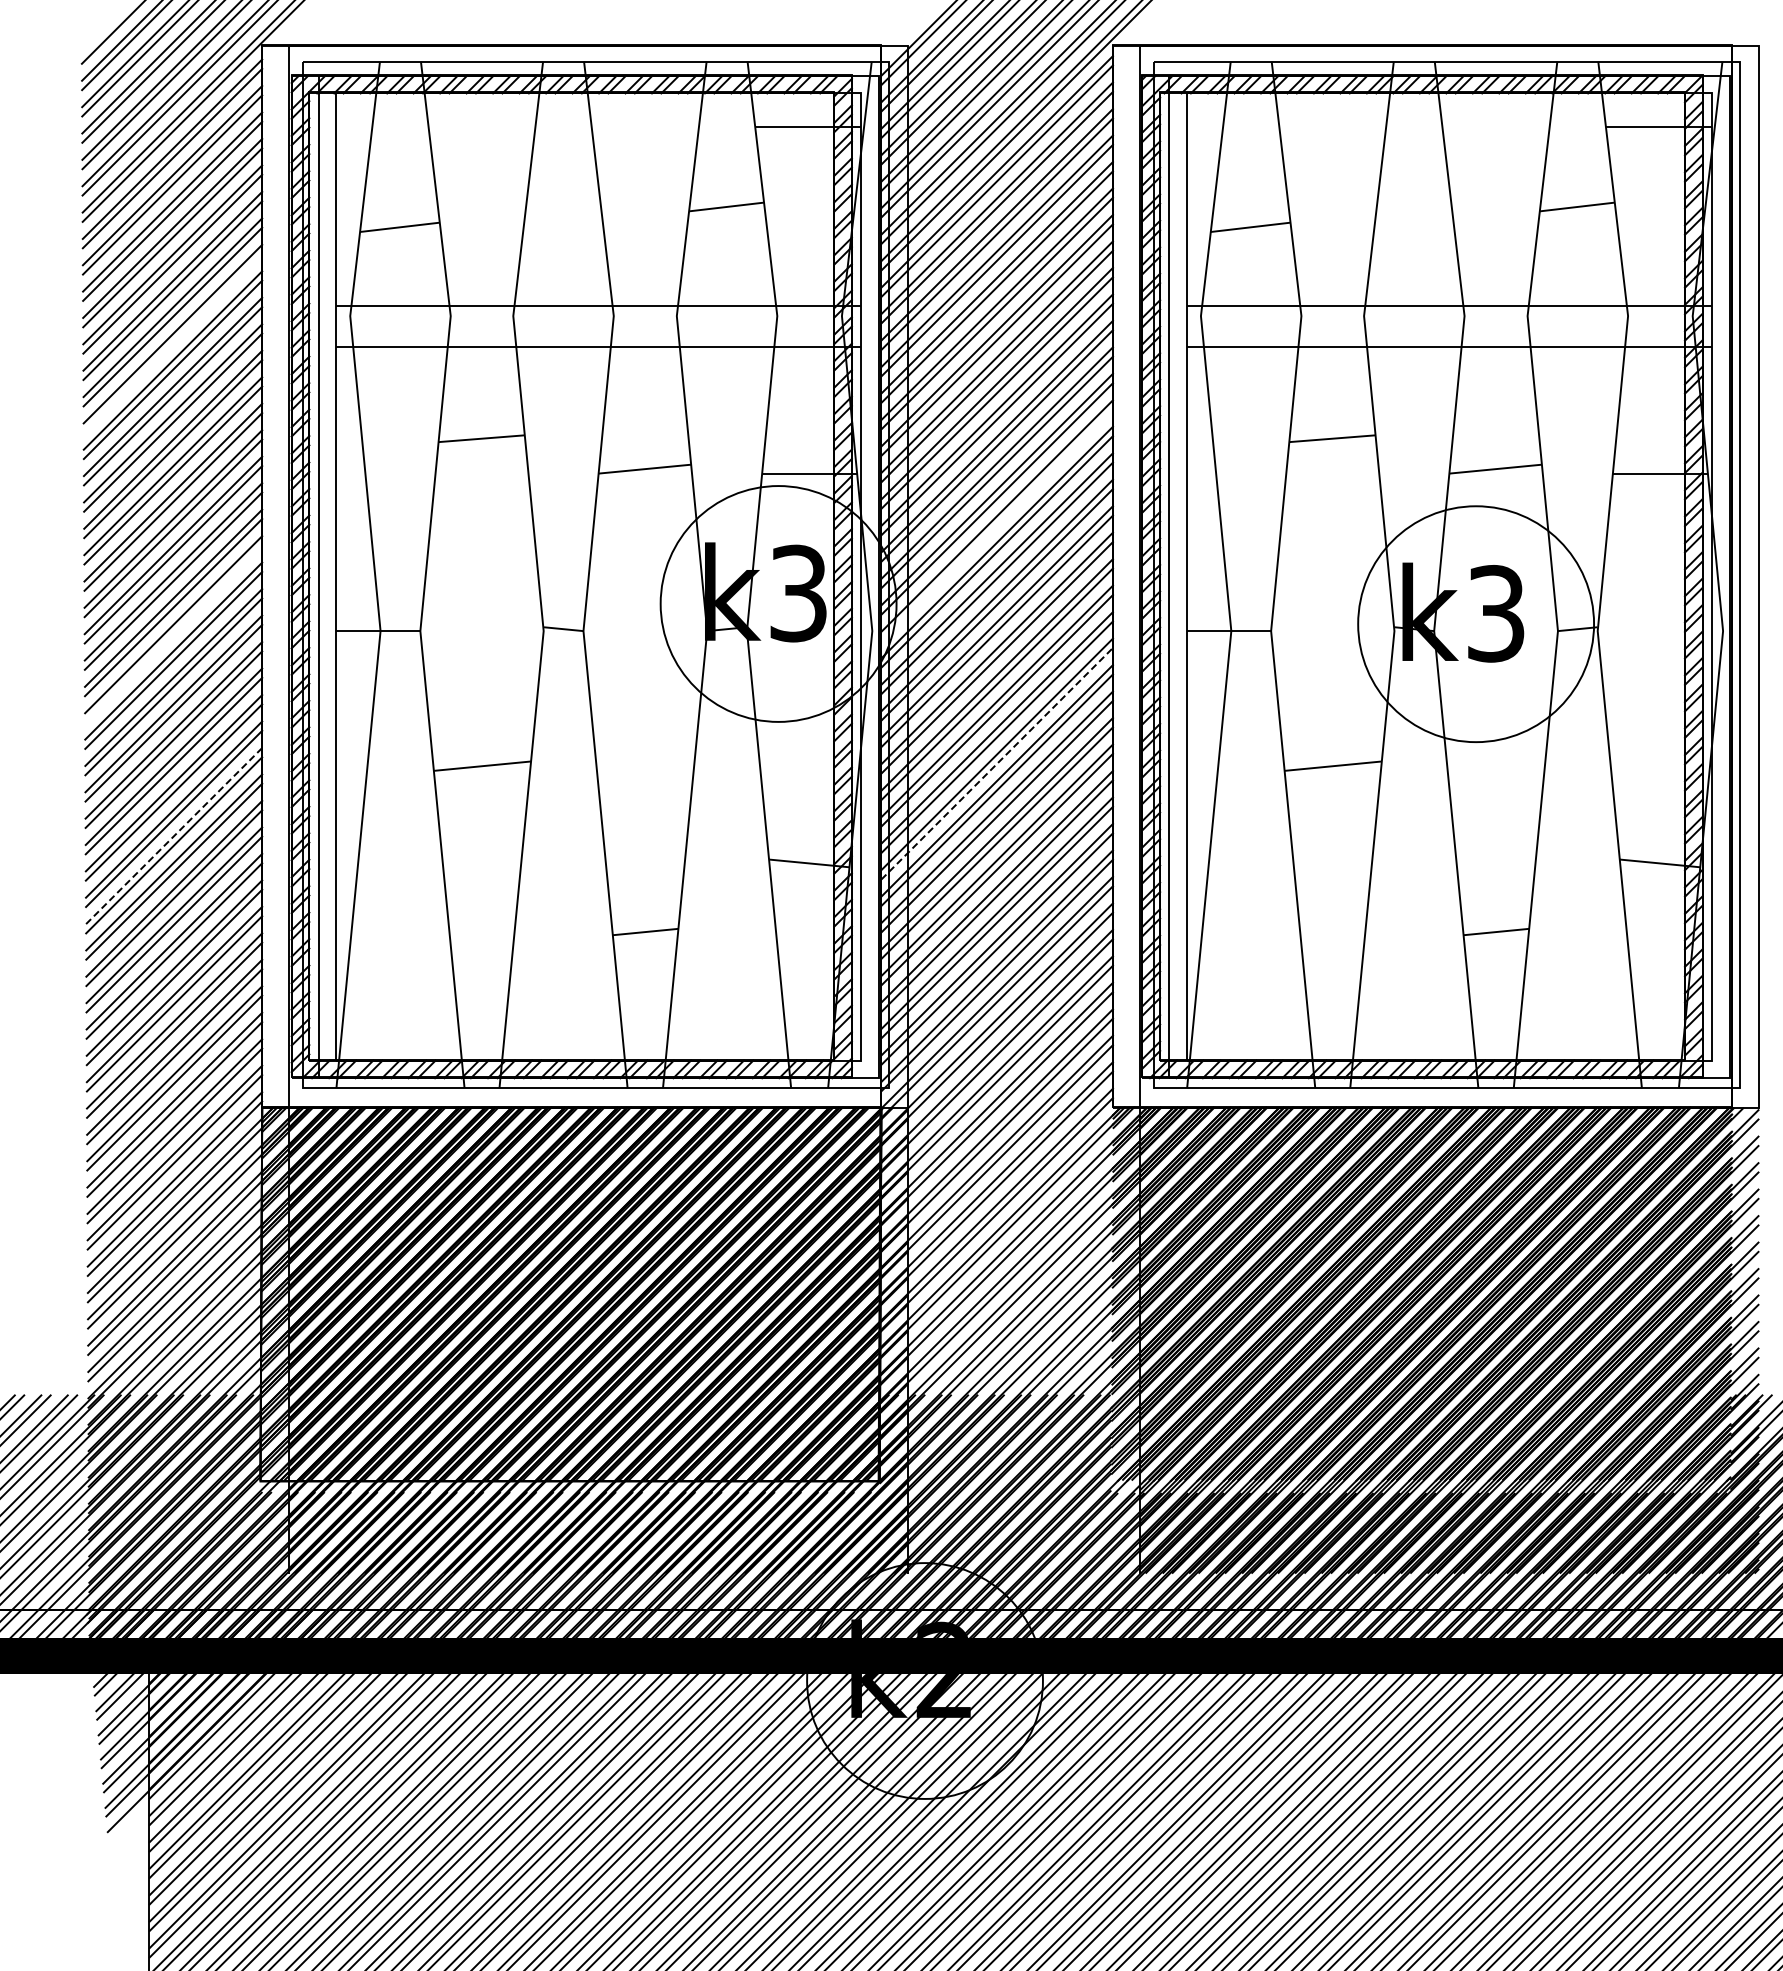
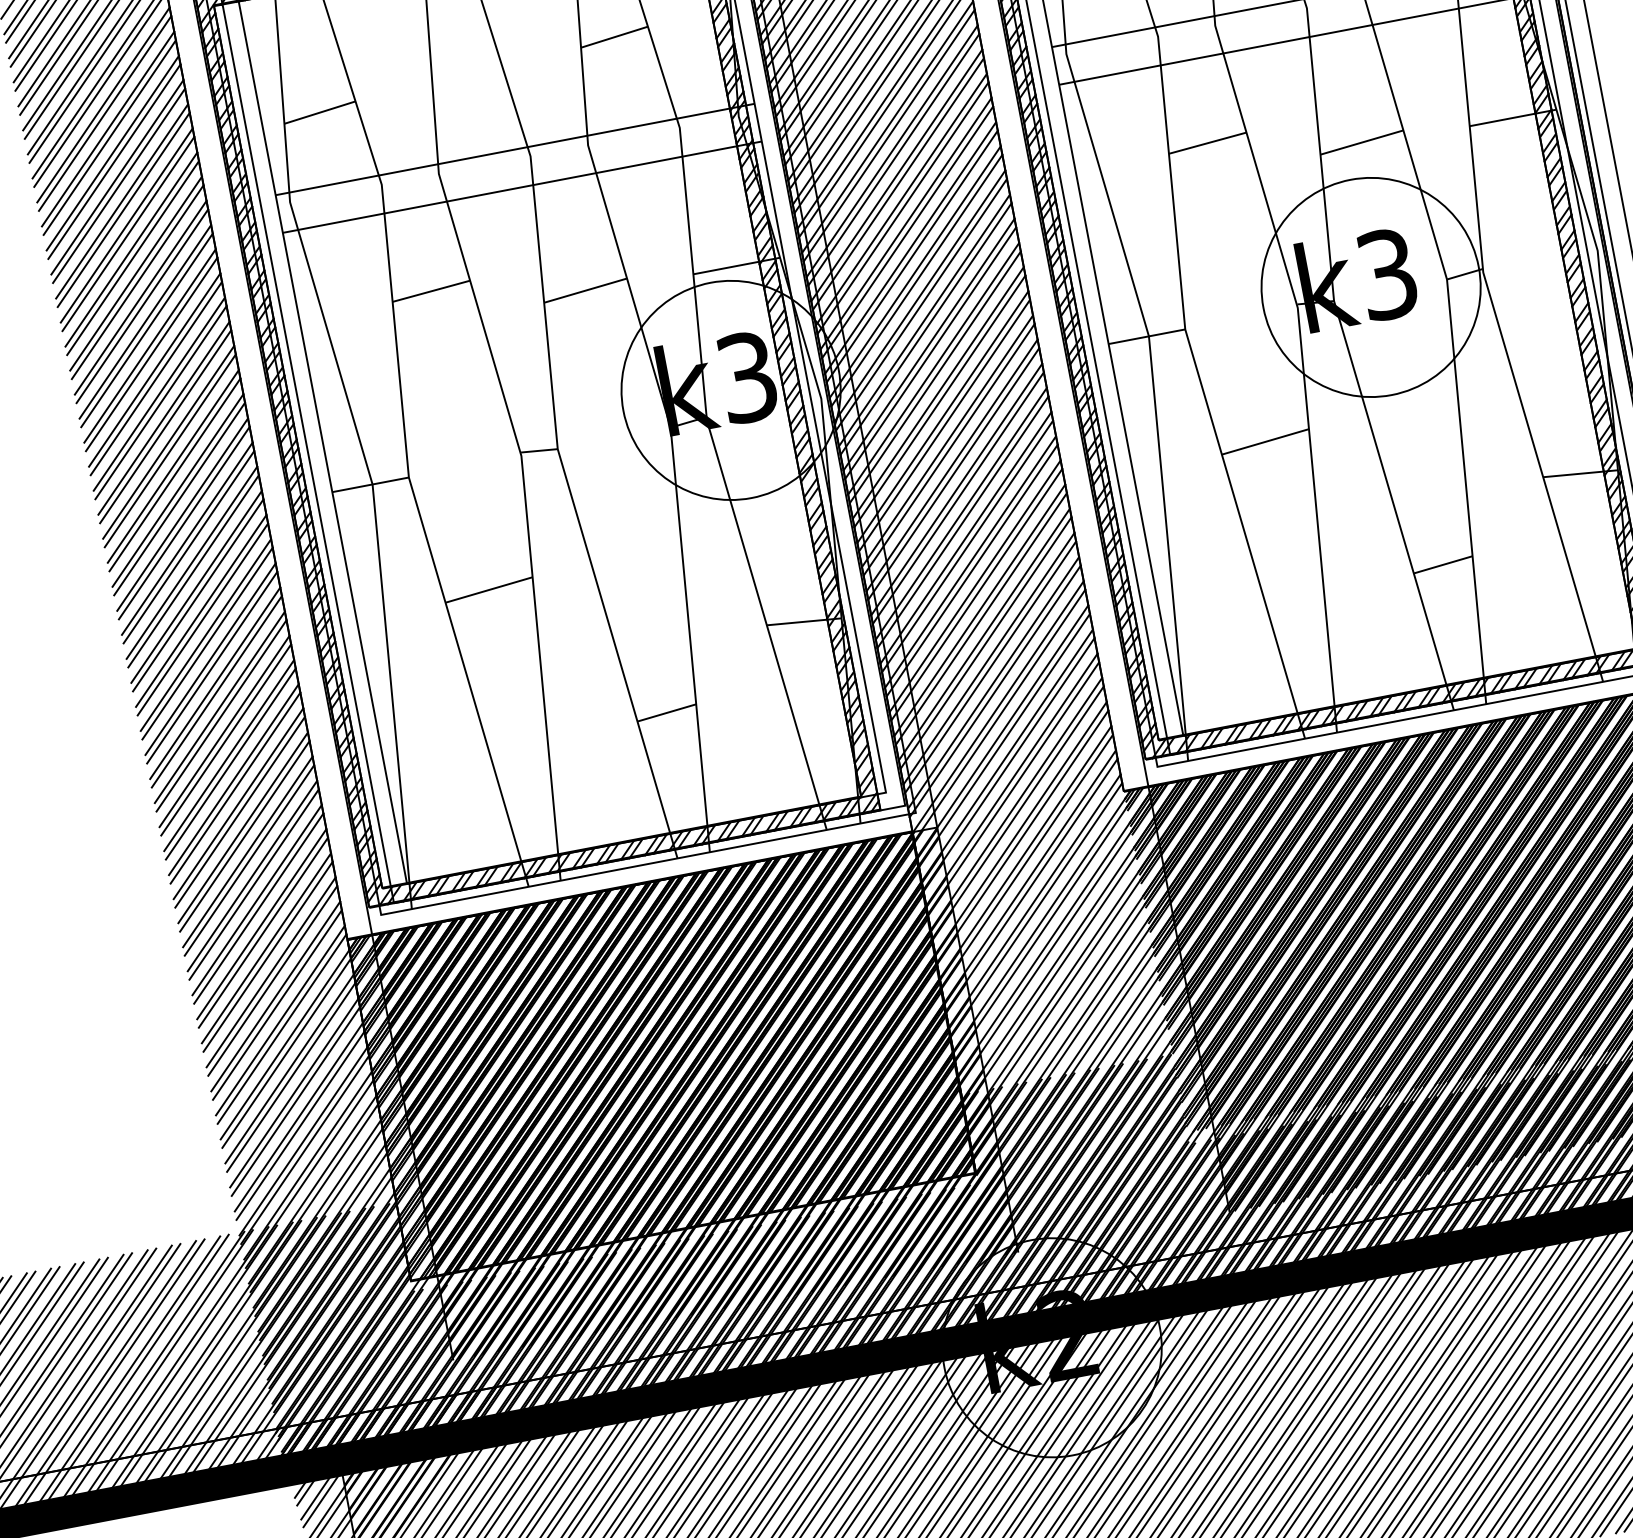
line: (172, 343) -> (132, 258), added
line: (996, 525) -> (916, 280), added
line: (173, 633) -> (184, 522), added
line: (997, 763) -> (958, 497), dashed -> solid
line: (174, 836) -> (220, 707), dashed -> solid

